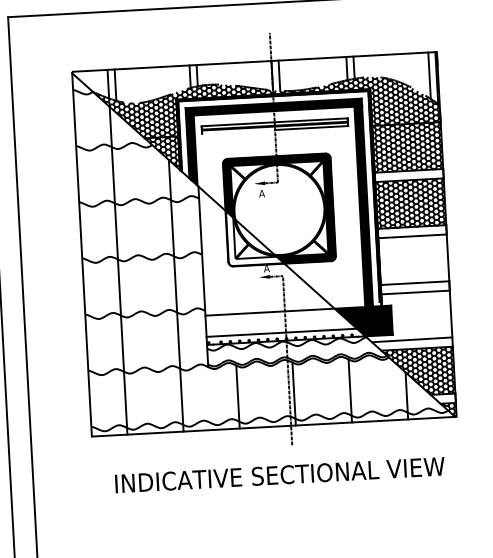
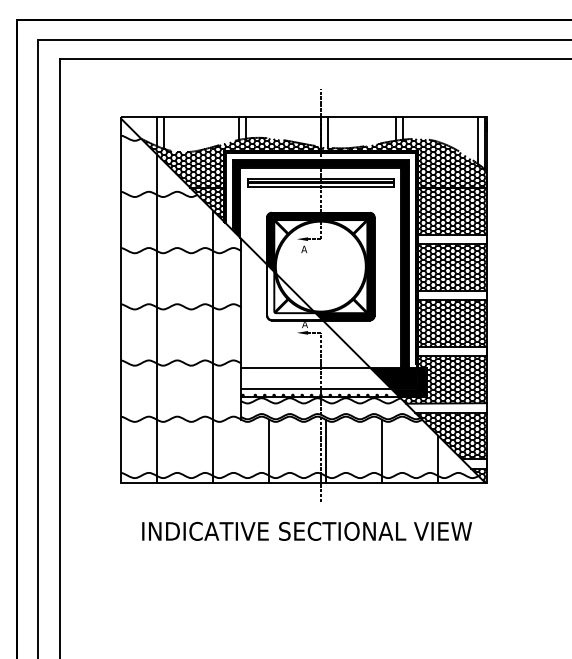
line: (237, 132) -> (283, 186), added
hatch: (413, 259) -> (452, 323), added
hatch: (408, 316) -> (443, 379), added

